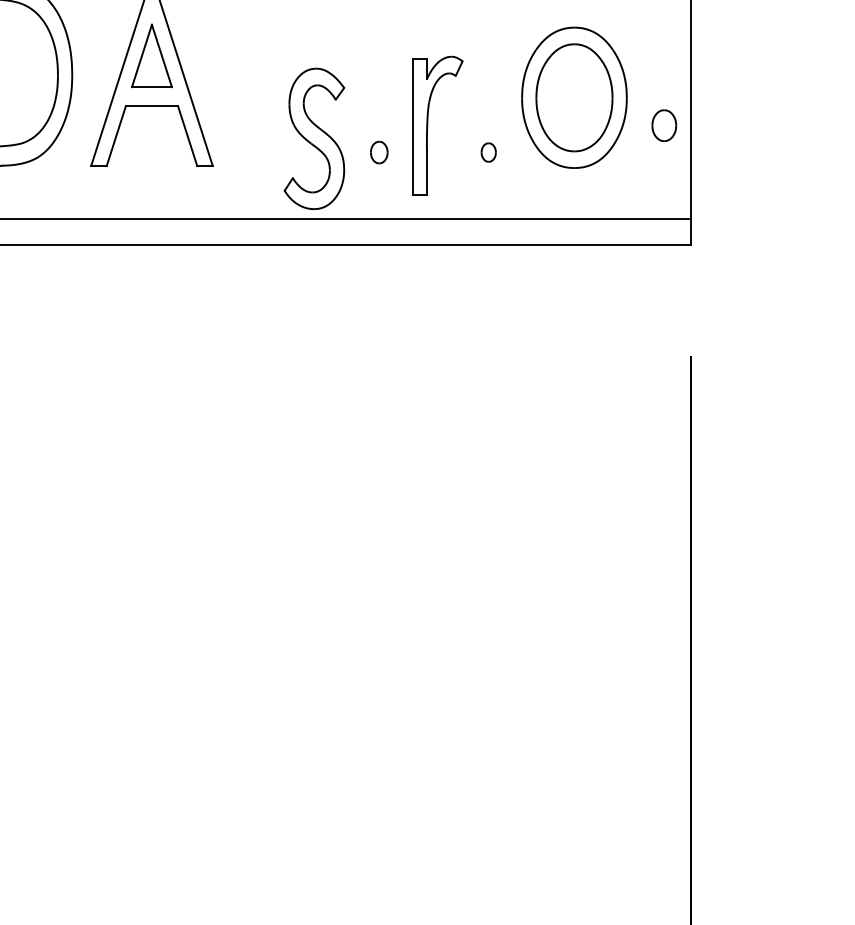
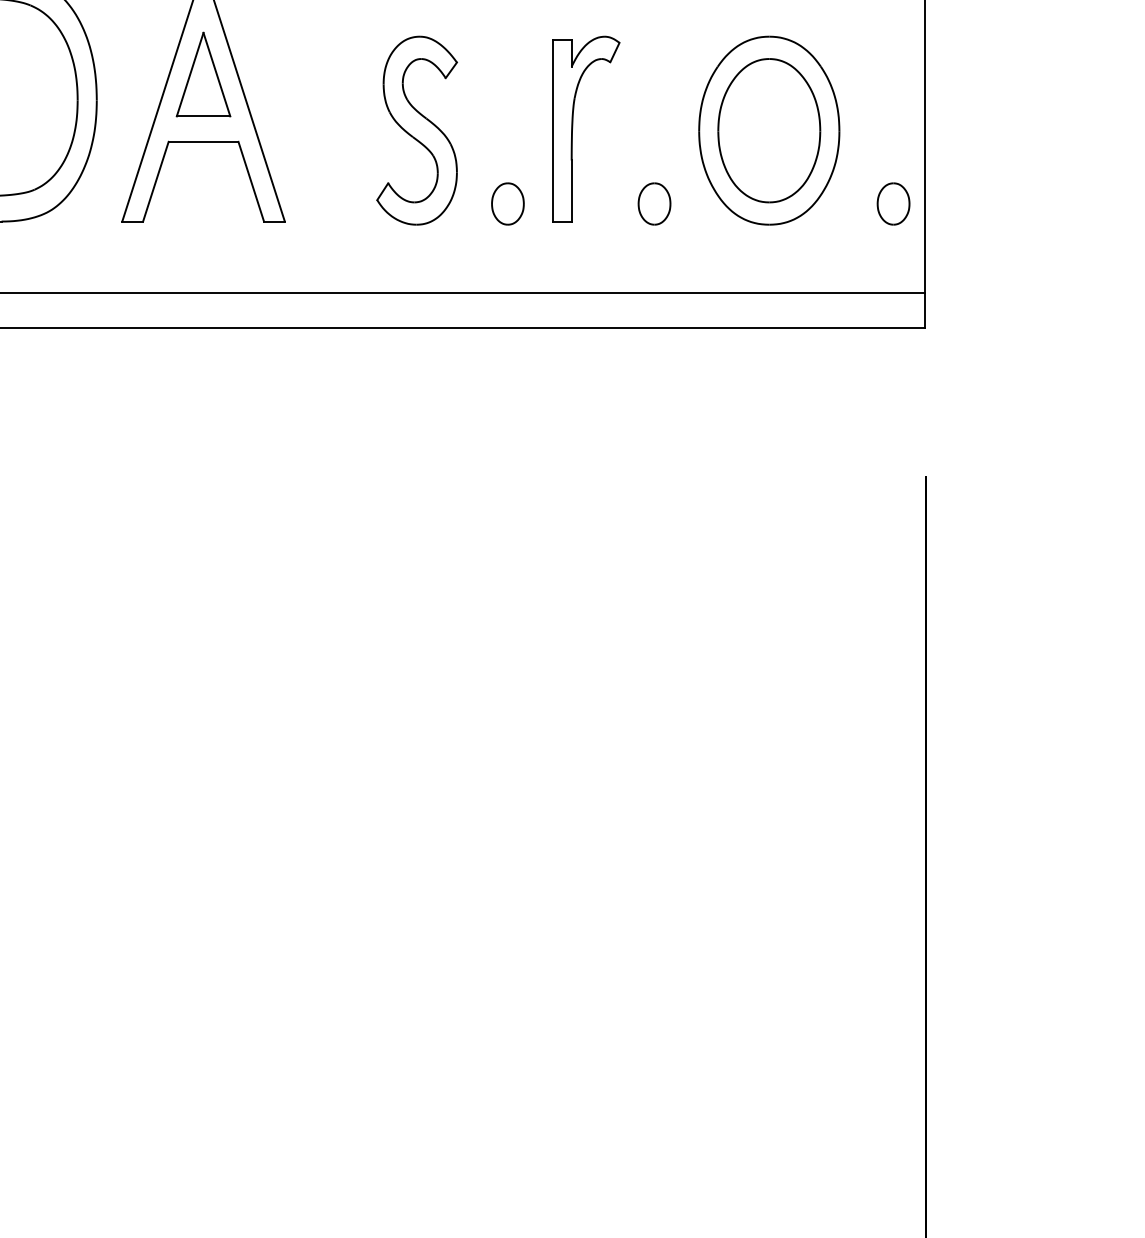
part: (428, 124) -> (573, 127), moved
part: (664, 125) -> (893, 203), moved
part: (313, 138) -> (416, 130), moved
part: (378, 152) -> (507, 203), size x1.43
part: (488, 152) -> (654, 203), size x1.67

